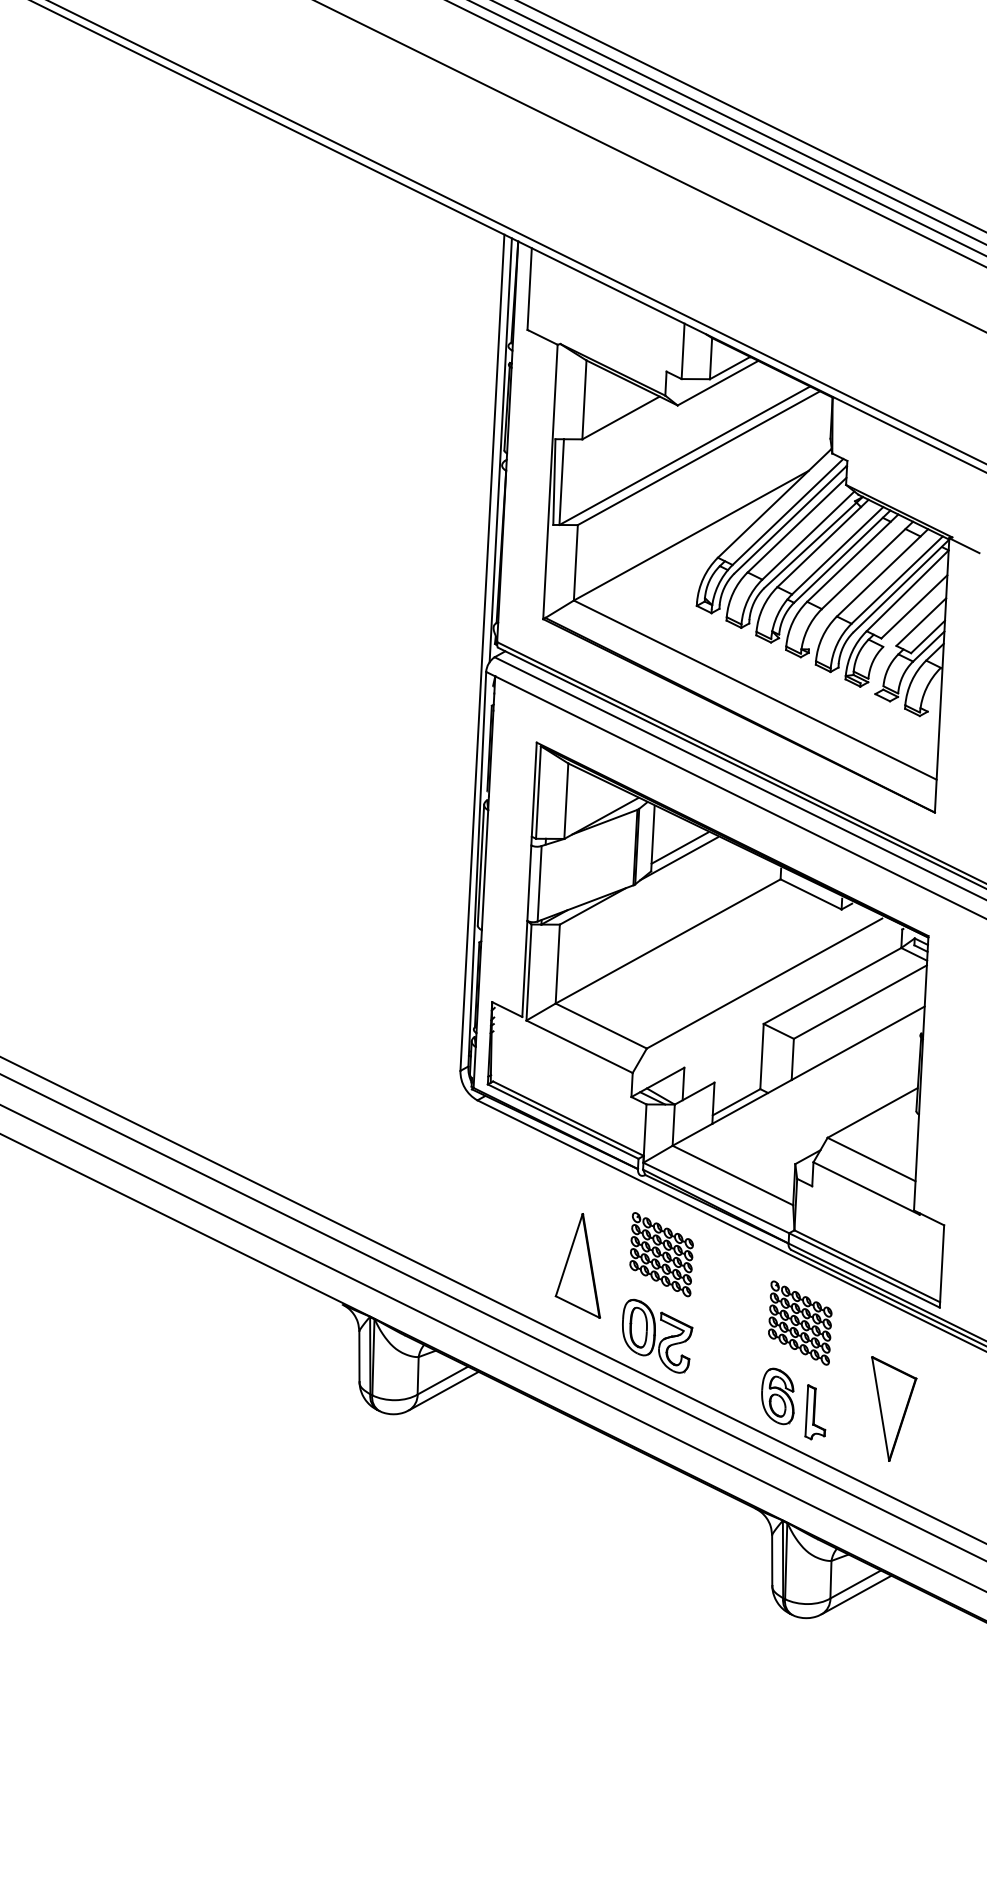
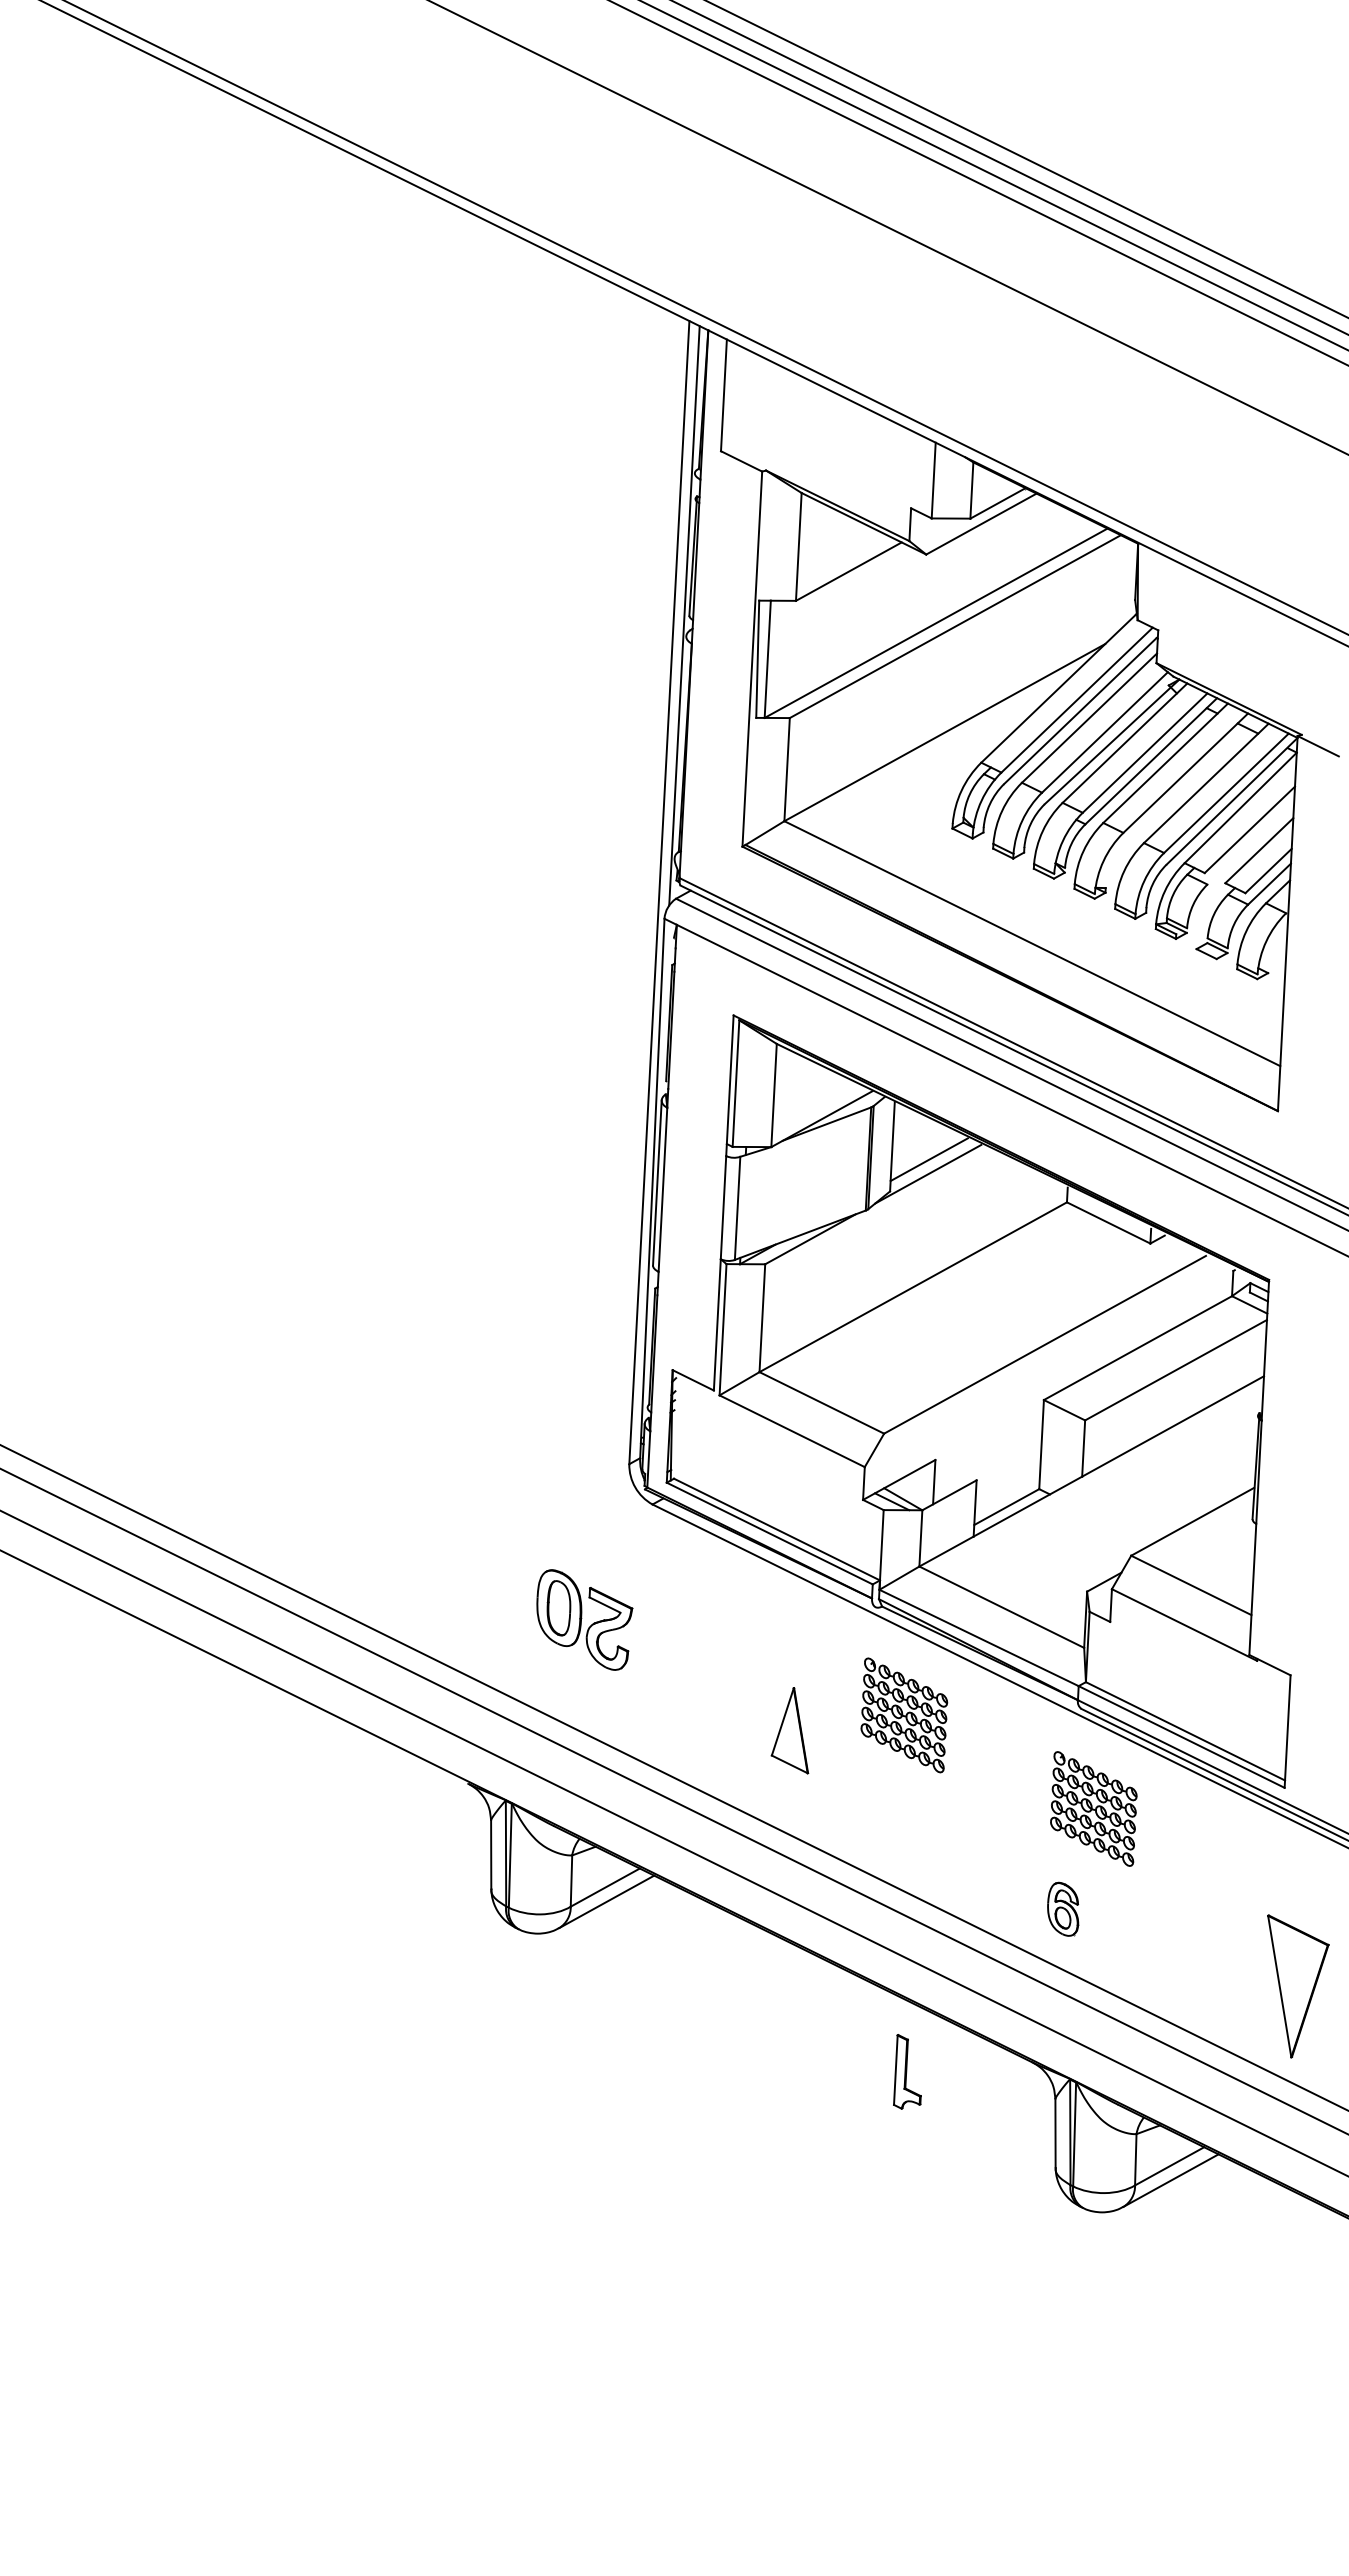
part: (577, 1265) -> (789, 1730), size x0.6
part: (657, 1335) -> (584, 1619), moved
part: (777, 1396) -> (1062, 1909), size x0.7
part: (894, 1409) -> (1298, 1986), moved
part: (815, 1411) -> (907, 2071), moved

